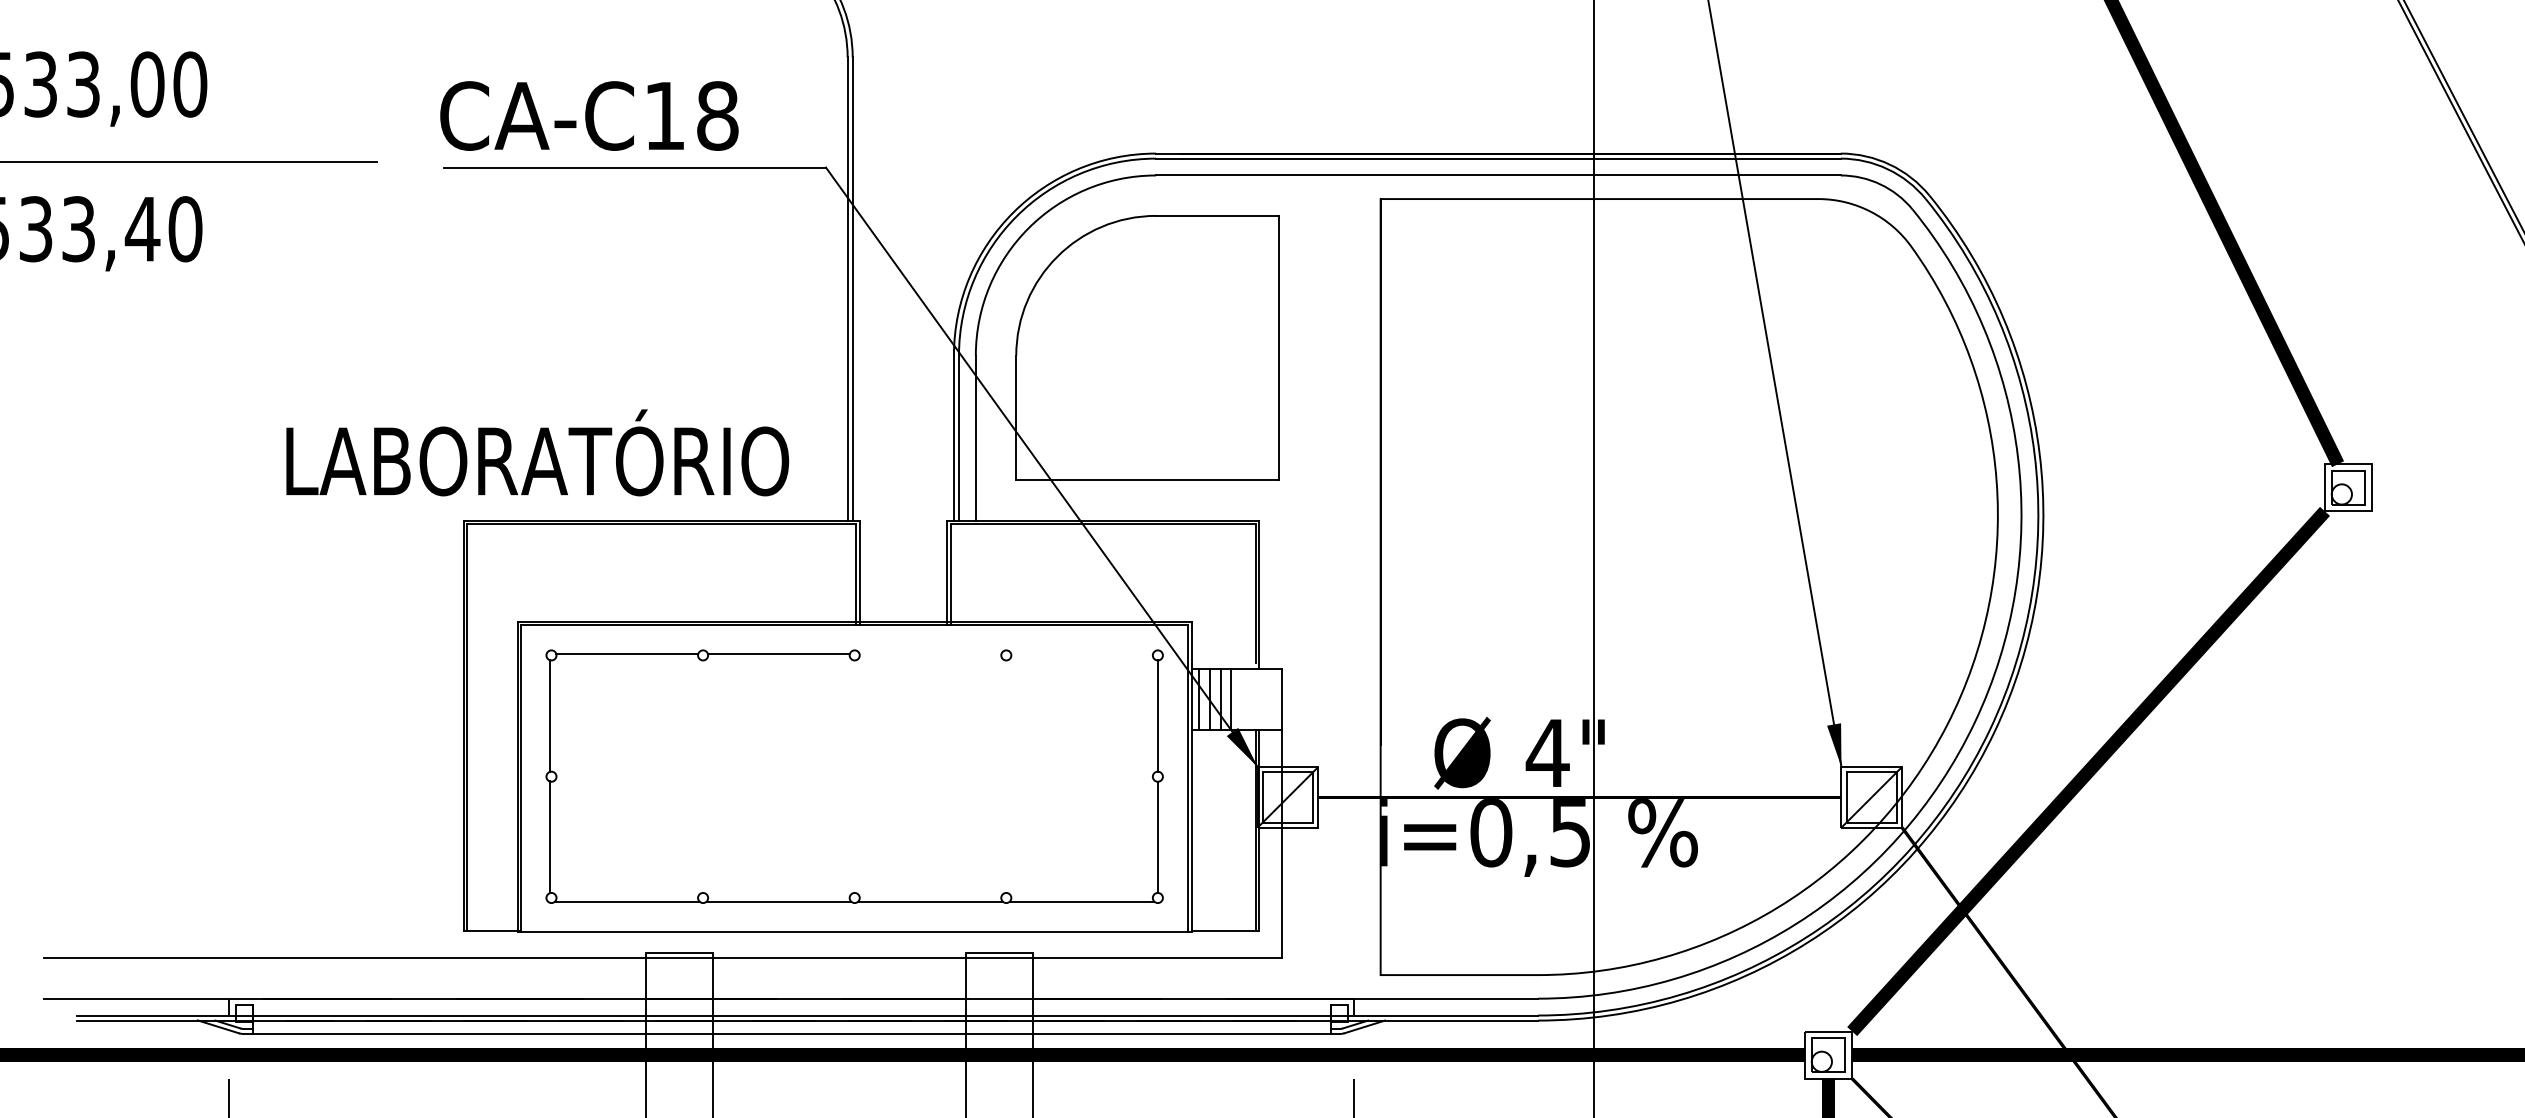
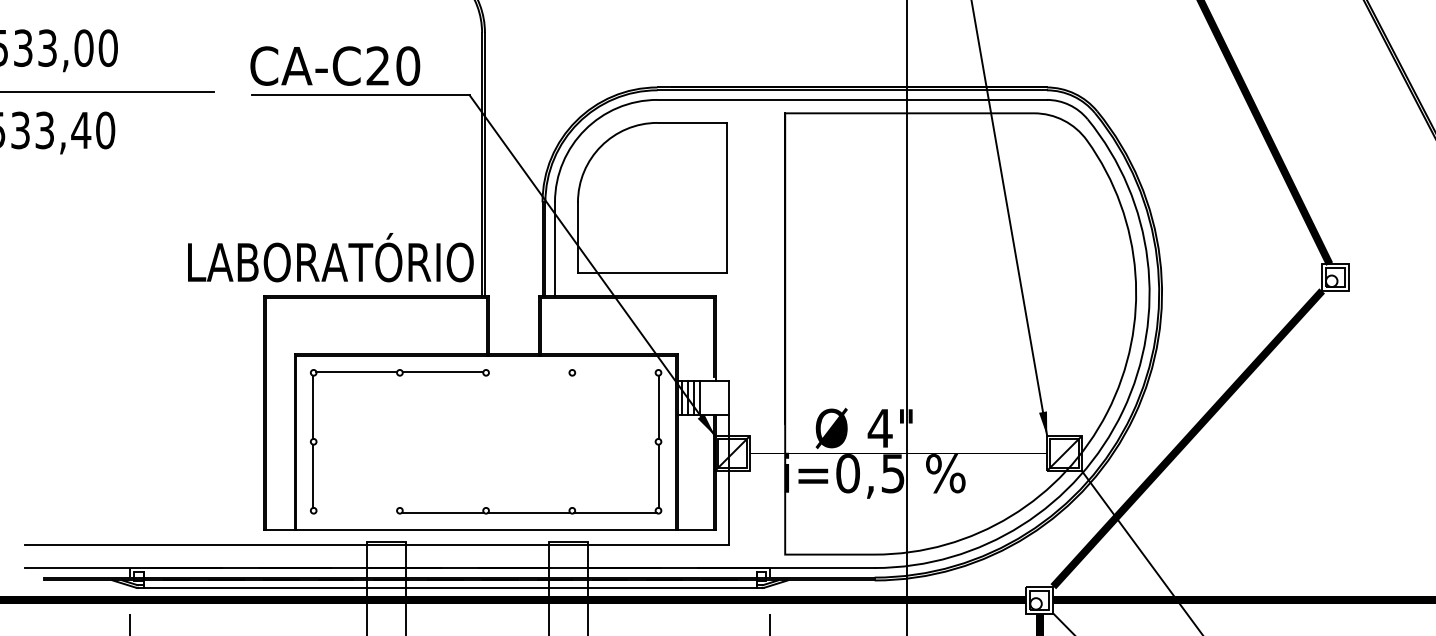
text: (691, 114) -> (393, 65), CA-C18 -> CA-C20
text: (537, 452) -> (330, 257), moved
line: (626, 901) -> (356, 512), removed

